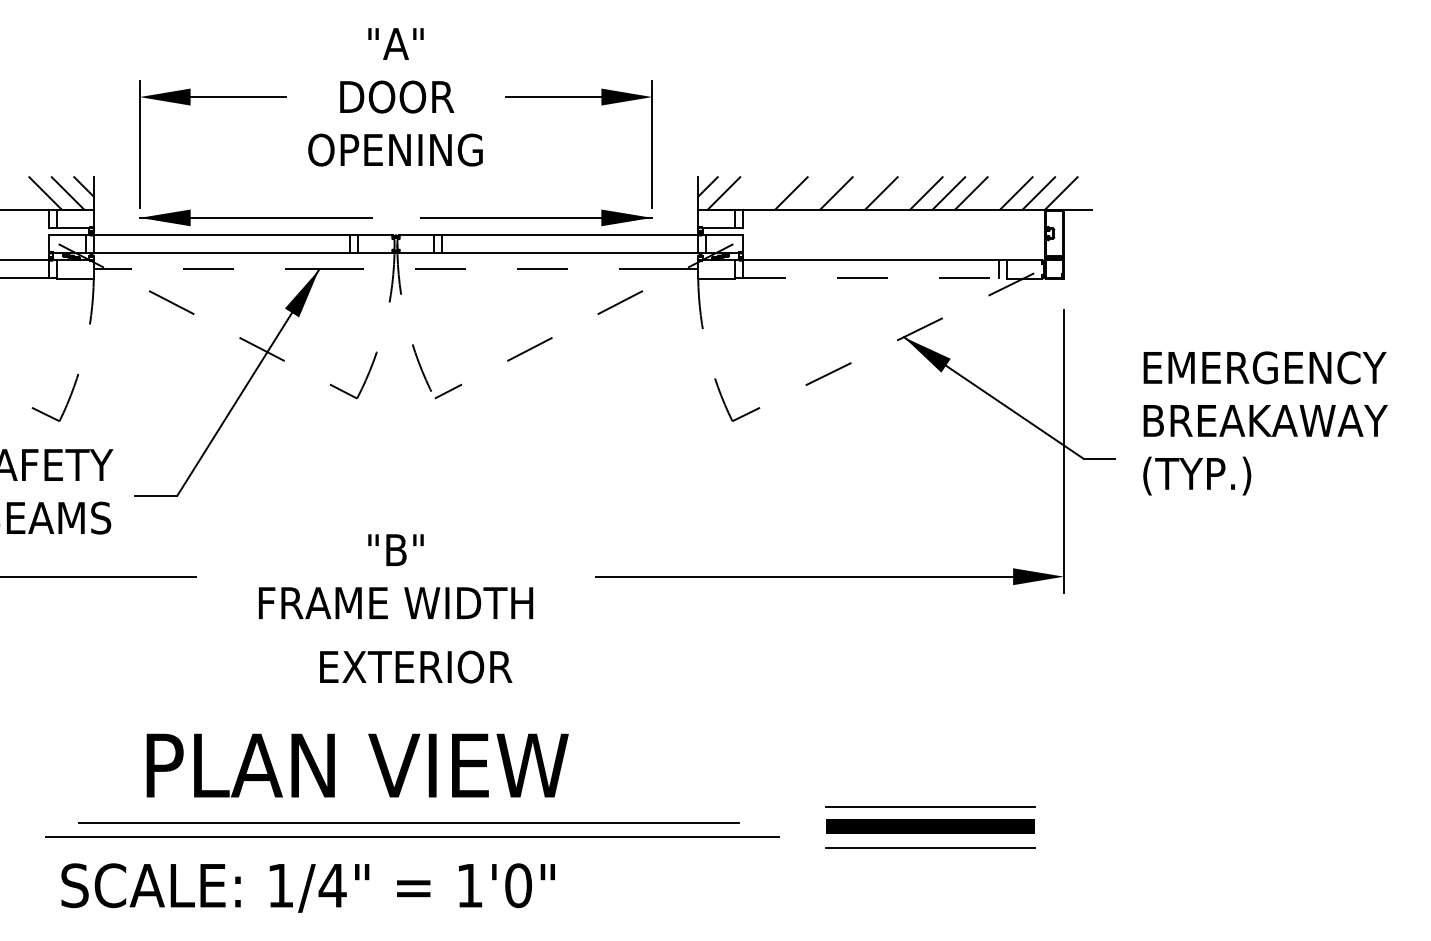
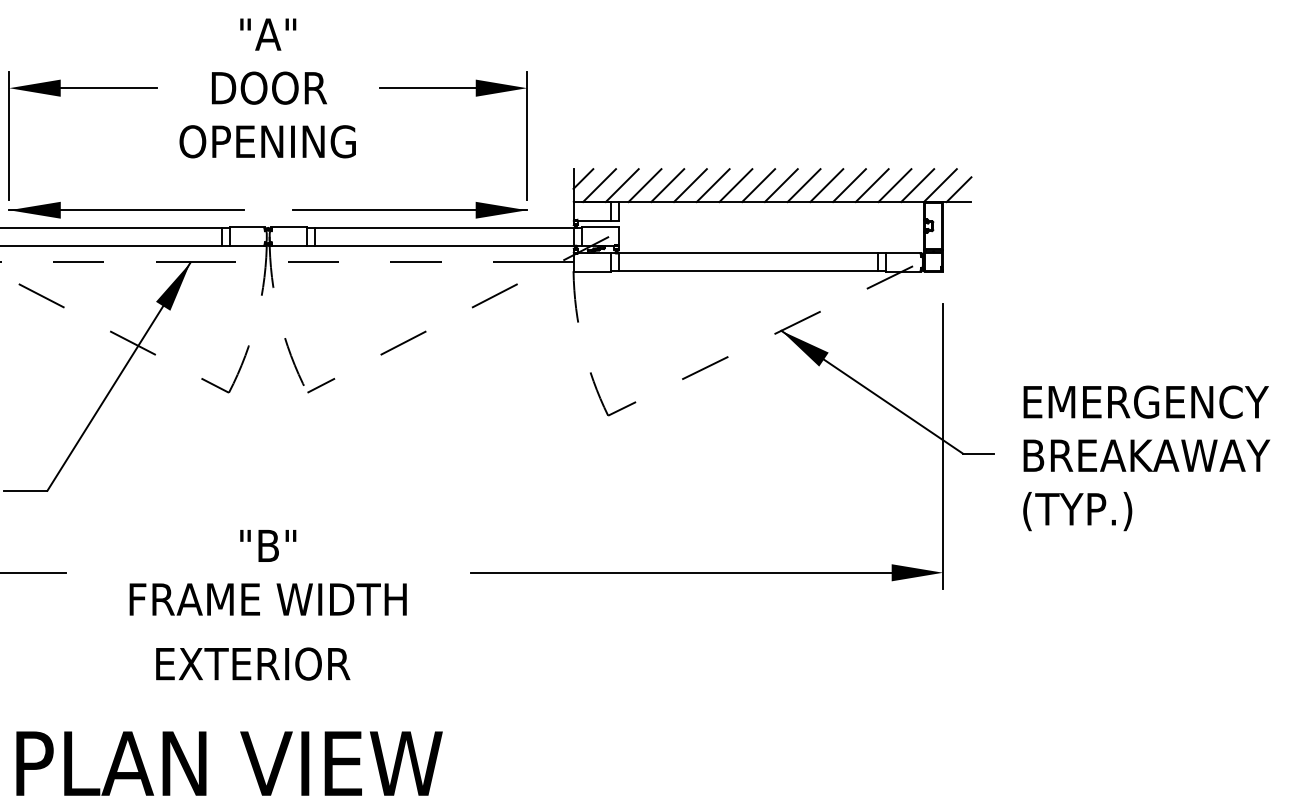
line: (746, 193) -> (622, 185), added
line: (768, 193) -> (644, 185), added
line: (813, 193) -> (690, 185), added
line: (858, 193) -> (735, 185), added
line: (903, 193) -> (780, 185), added
line: (993, 193) -> (871, 185), added
line: (1079, 197) -> (958, 189), added
line: (871, 278) -> (748, 271), dashed -> solid
text: (1265, 423) -> (1146, 458), moved
text: (416, 666) -> (253, 663), moved

